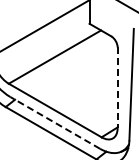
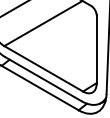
line: (117, 88) -> (96, 50), dashed -> solid
line: (55, 122) -> (43, 78), dashed -> solid

